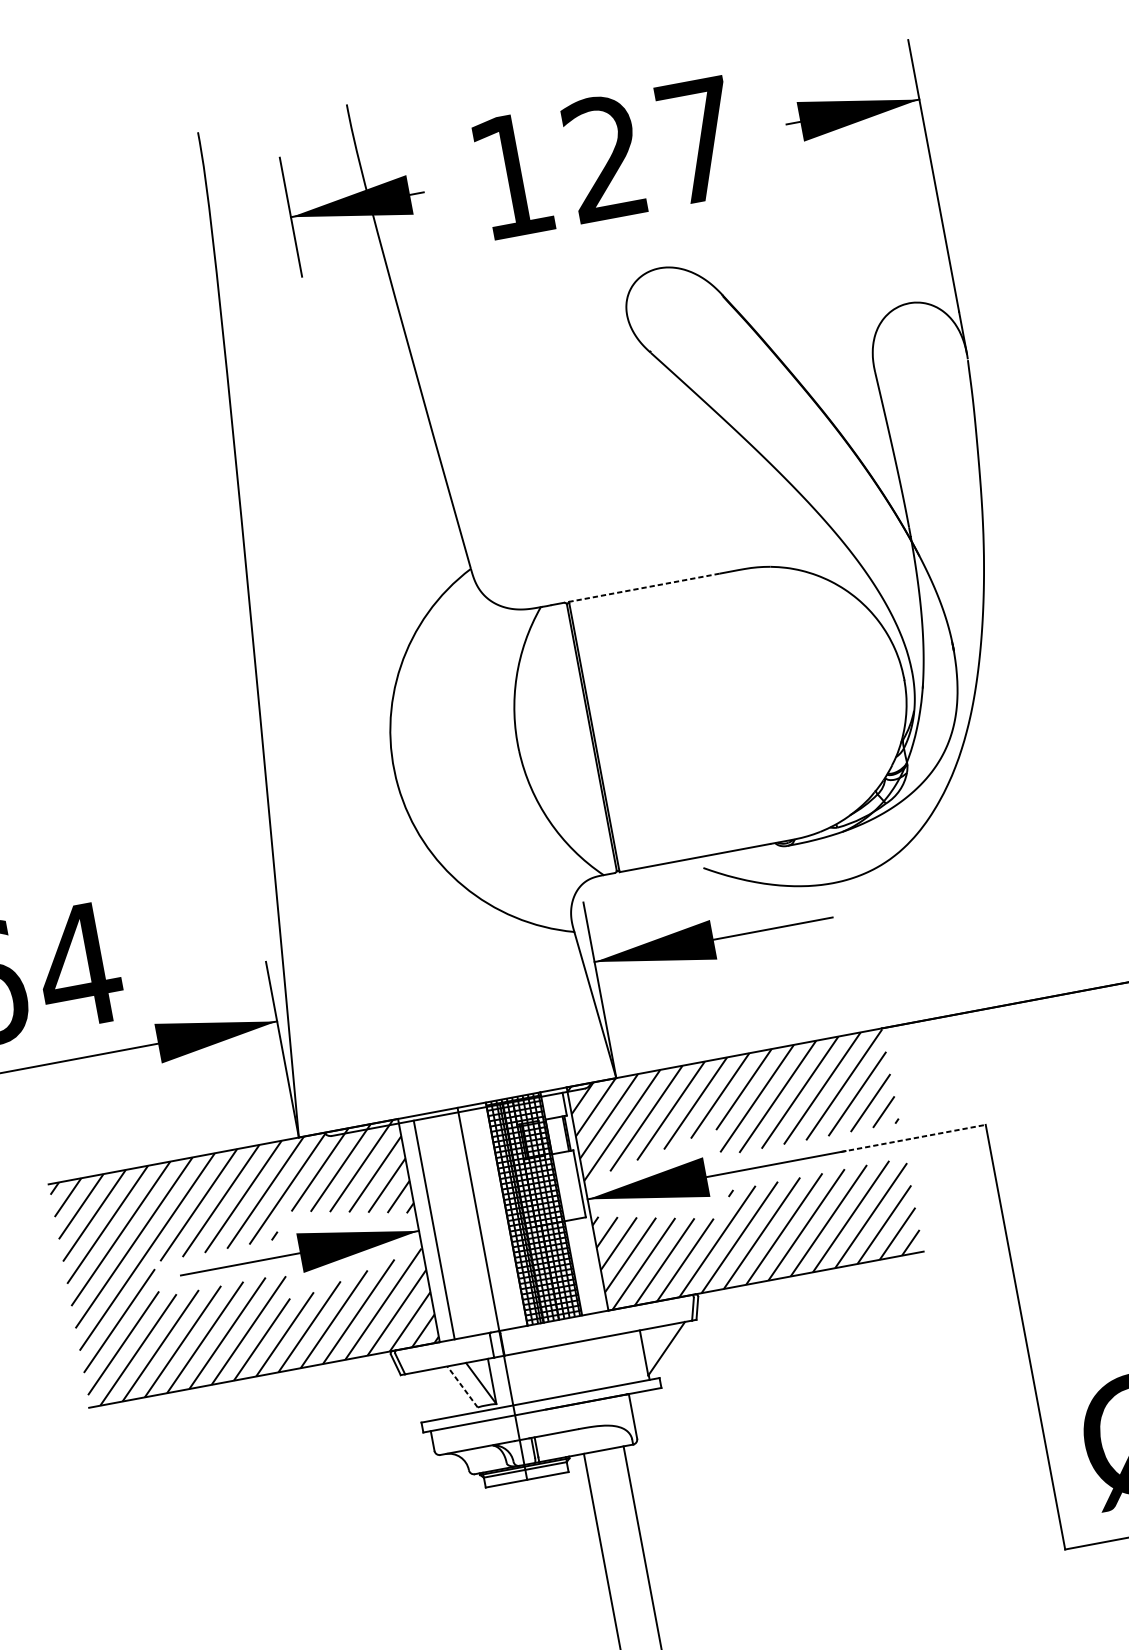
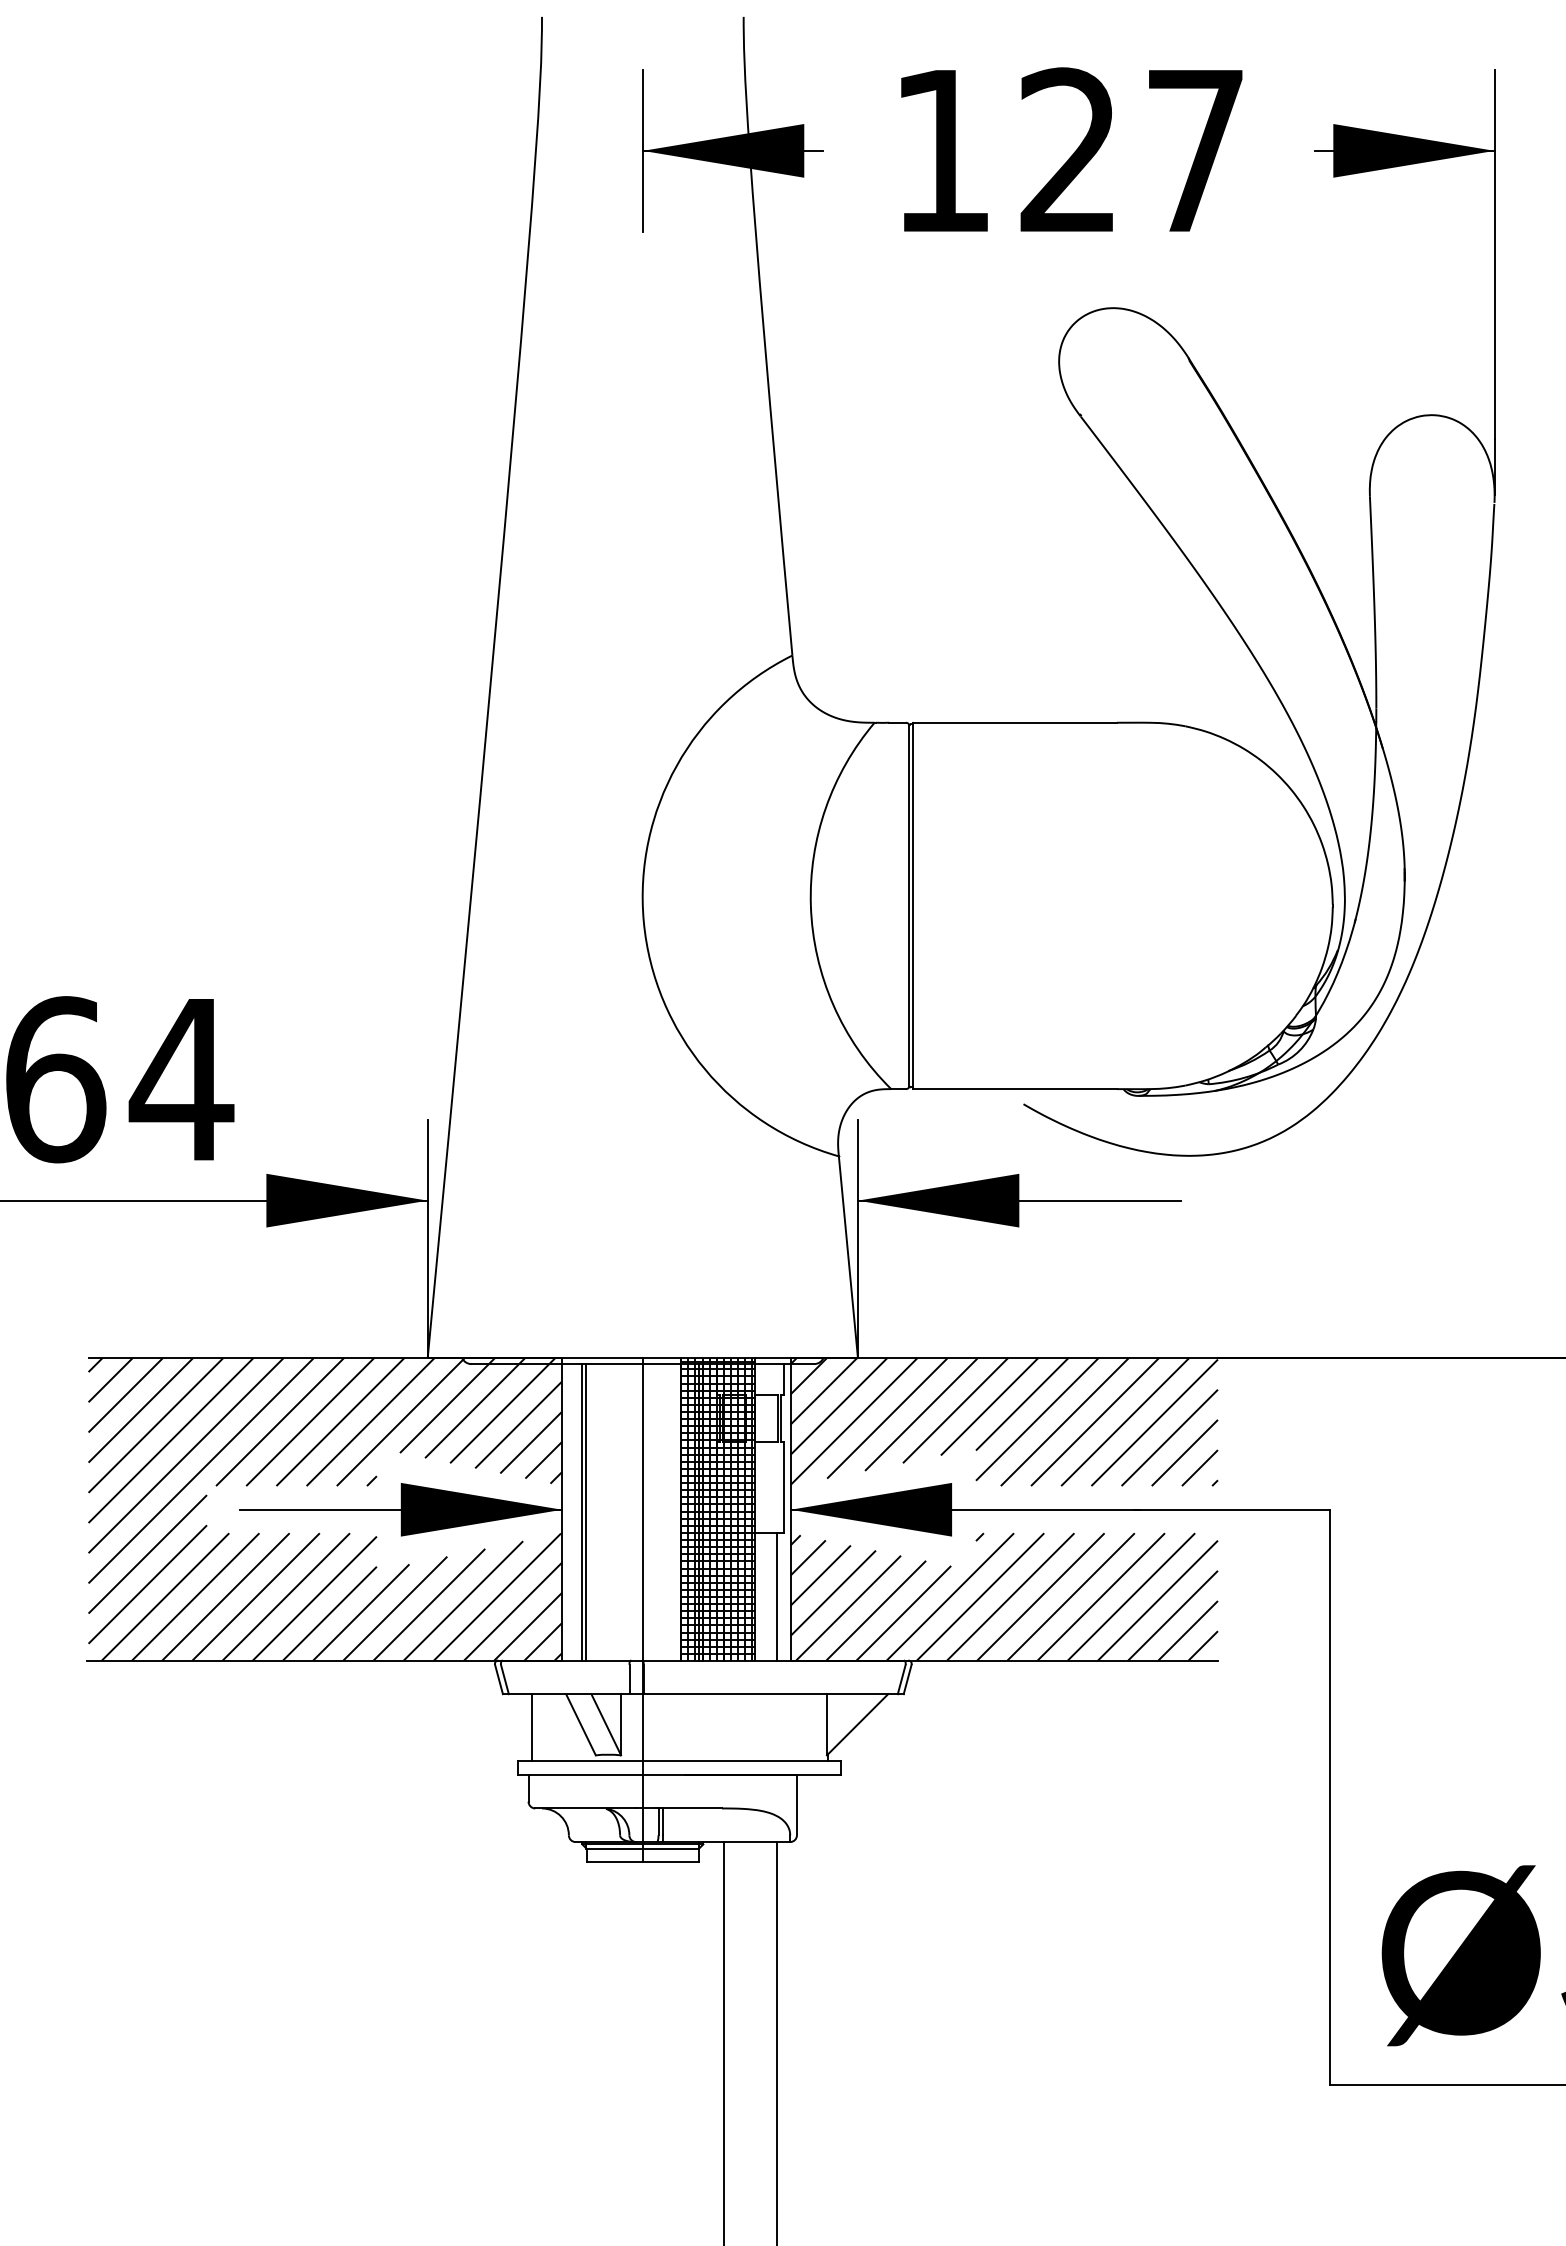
line: (644, 587) -> (1015, 722), dashed -> solid
line: (913, 1138) -> (1232, 1509), dashed -> solid
line: (437, 1229) -> (586, 1512), added
line: (589, 1265) -> (777, 1596), added
line: (462, 1386) -> (580, 1724), dashed -> solid
line: (426, 1395) -> (531, 1727), added

